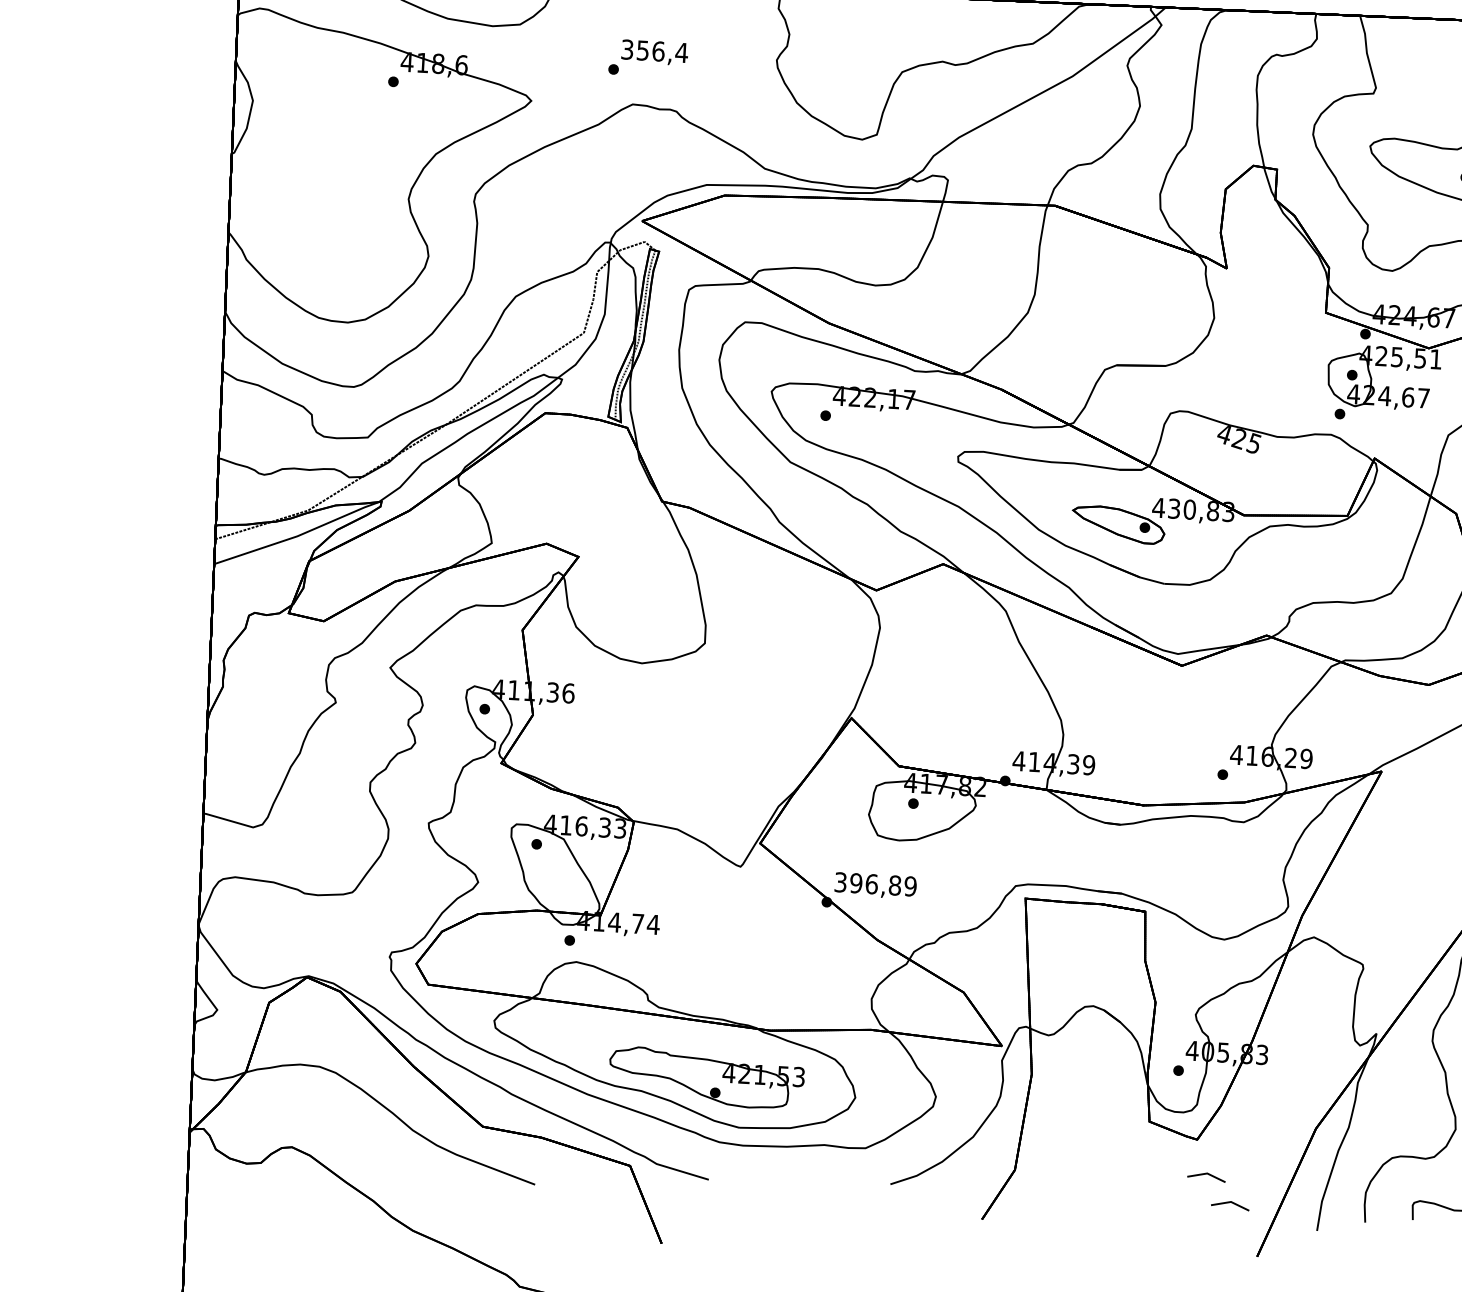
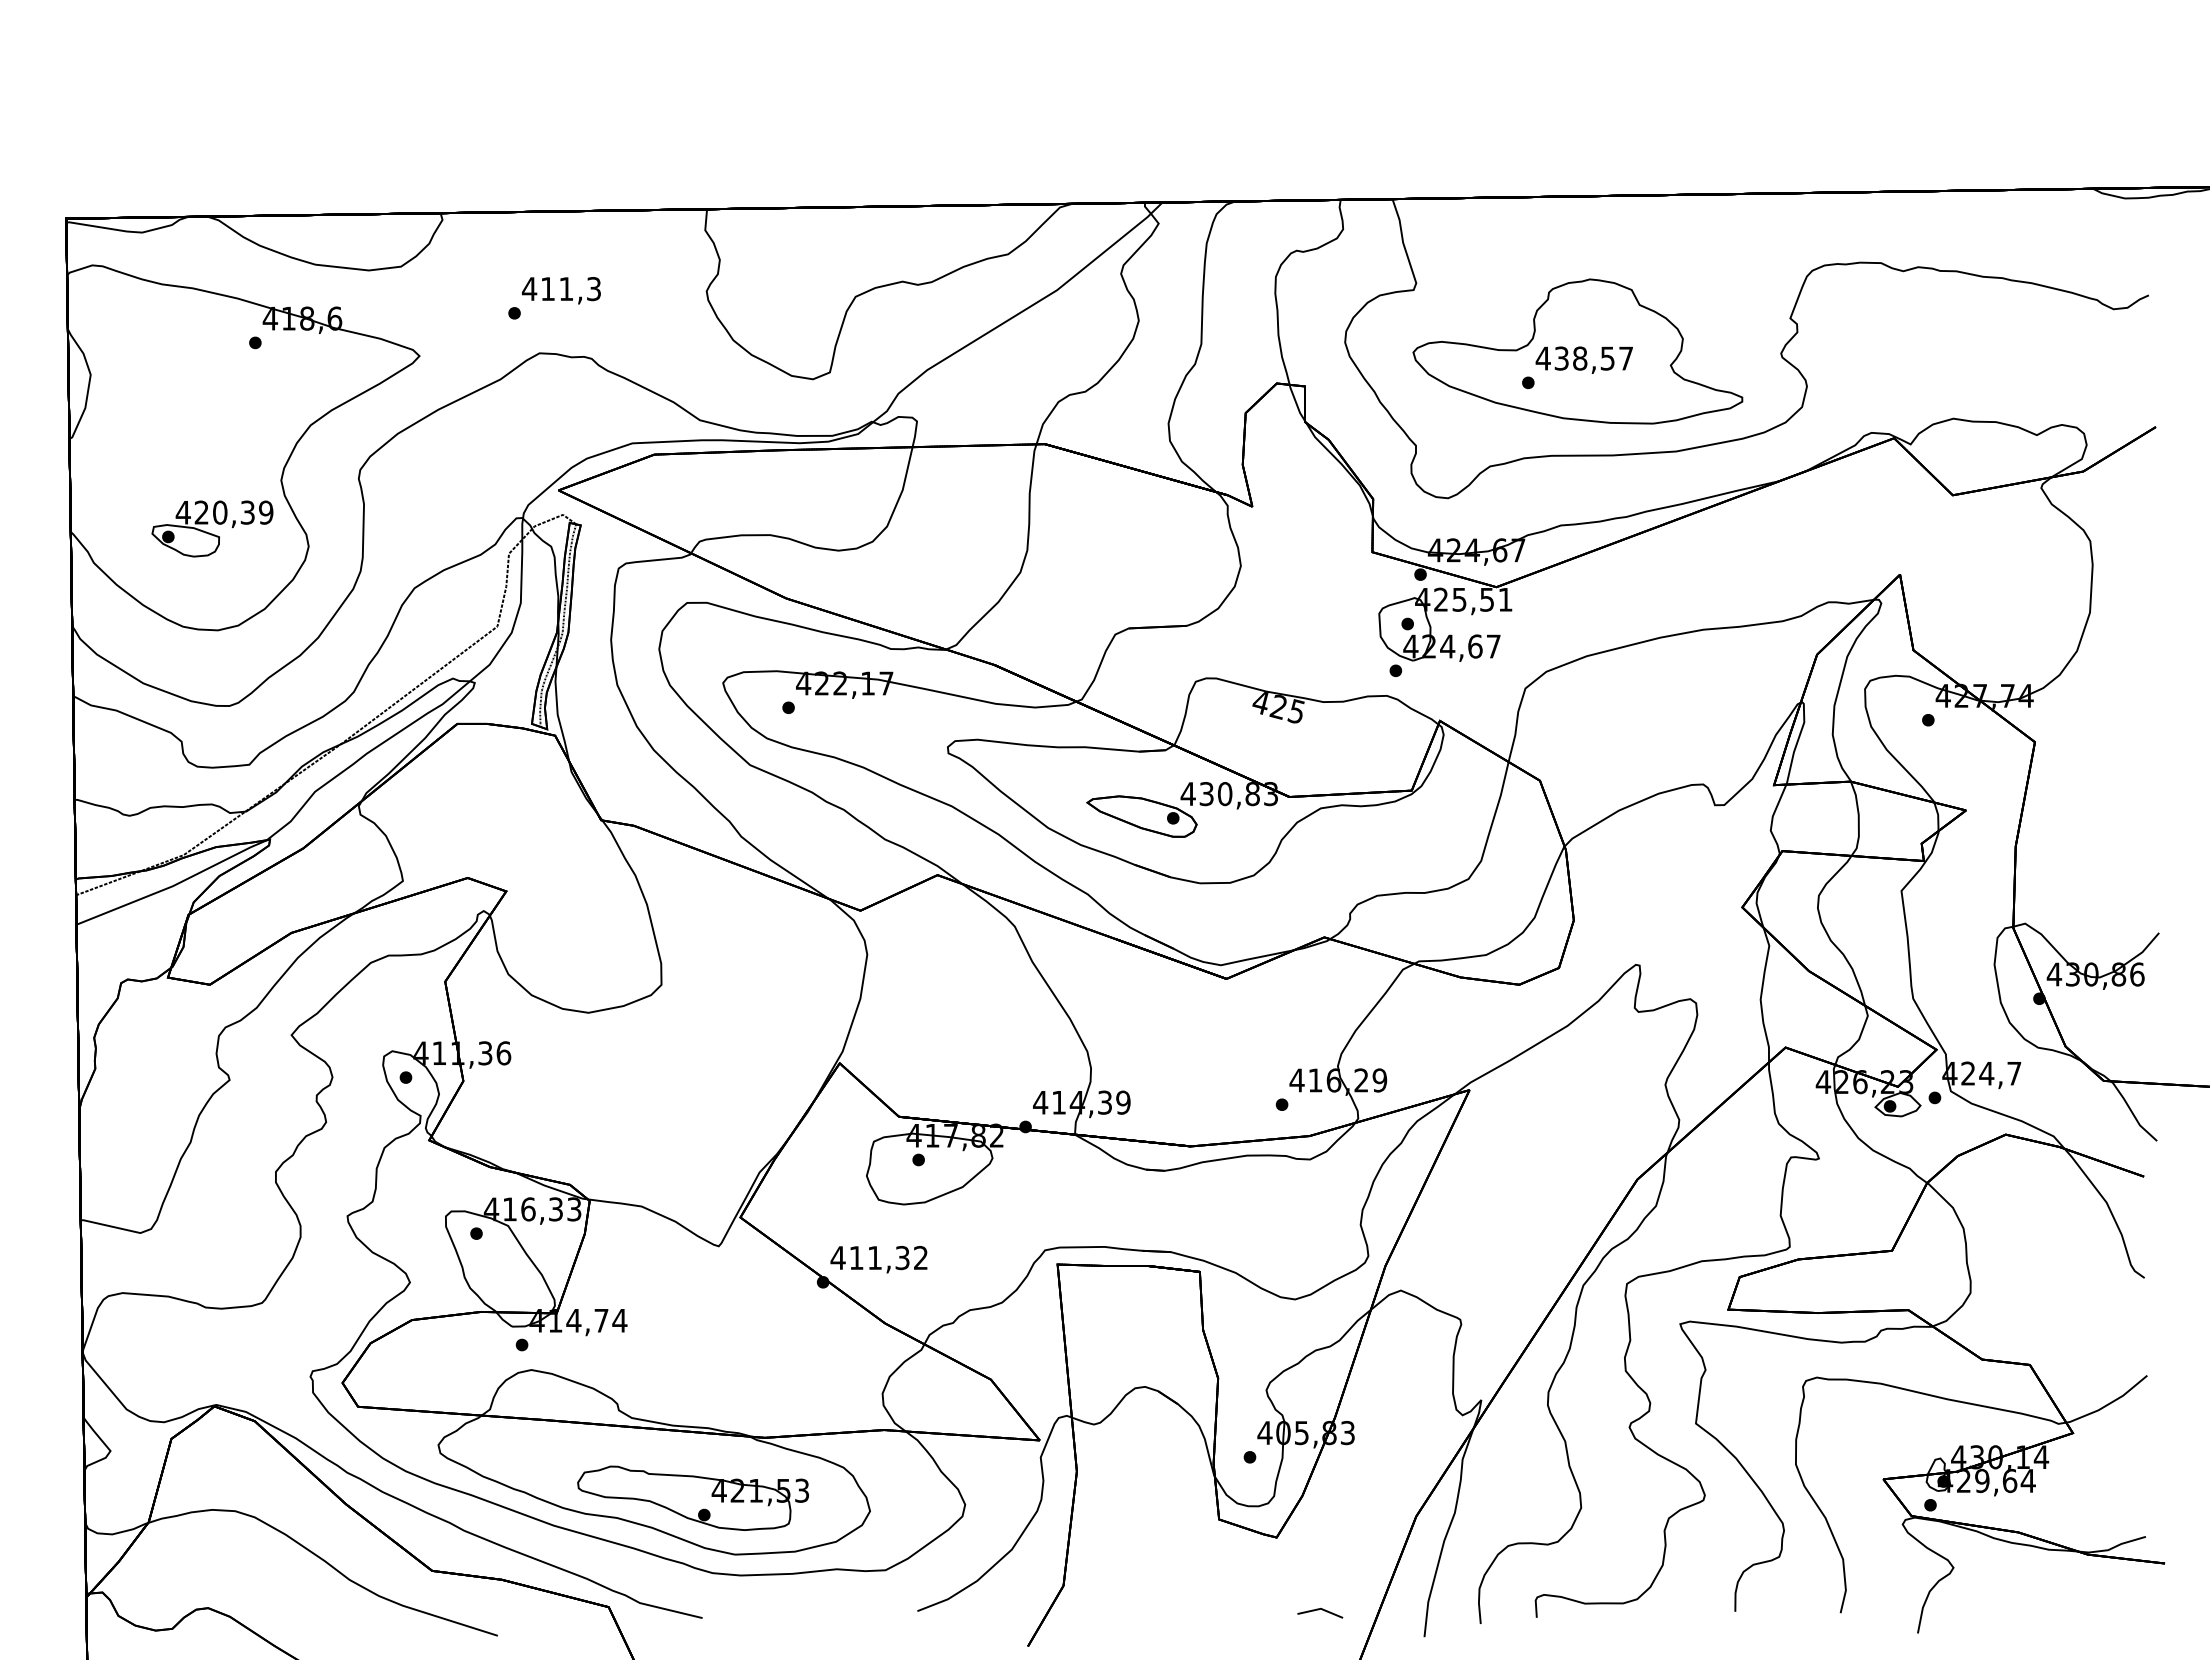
text: (654, 51) -> (561, 289), 356,4 -> 411,3
part: (348, 236) -> (212, 528), added
text: (875, 884) -> (879, 1257), 396,89 -> 411,32
part: (1206, 1177) -> (1290, 1581), removed

